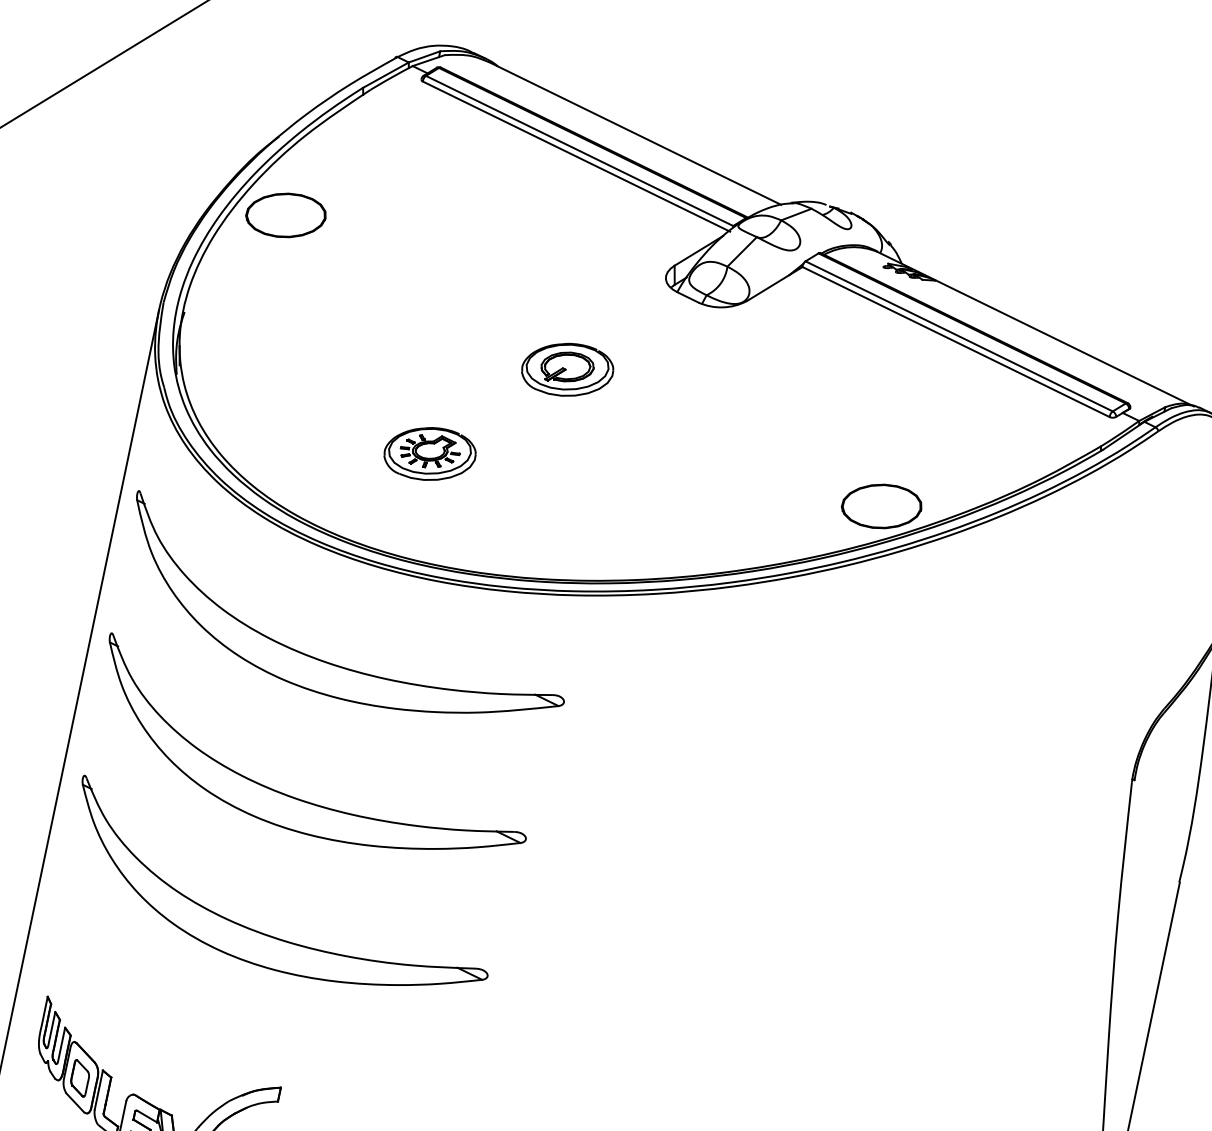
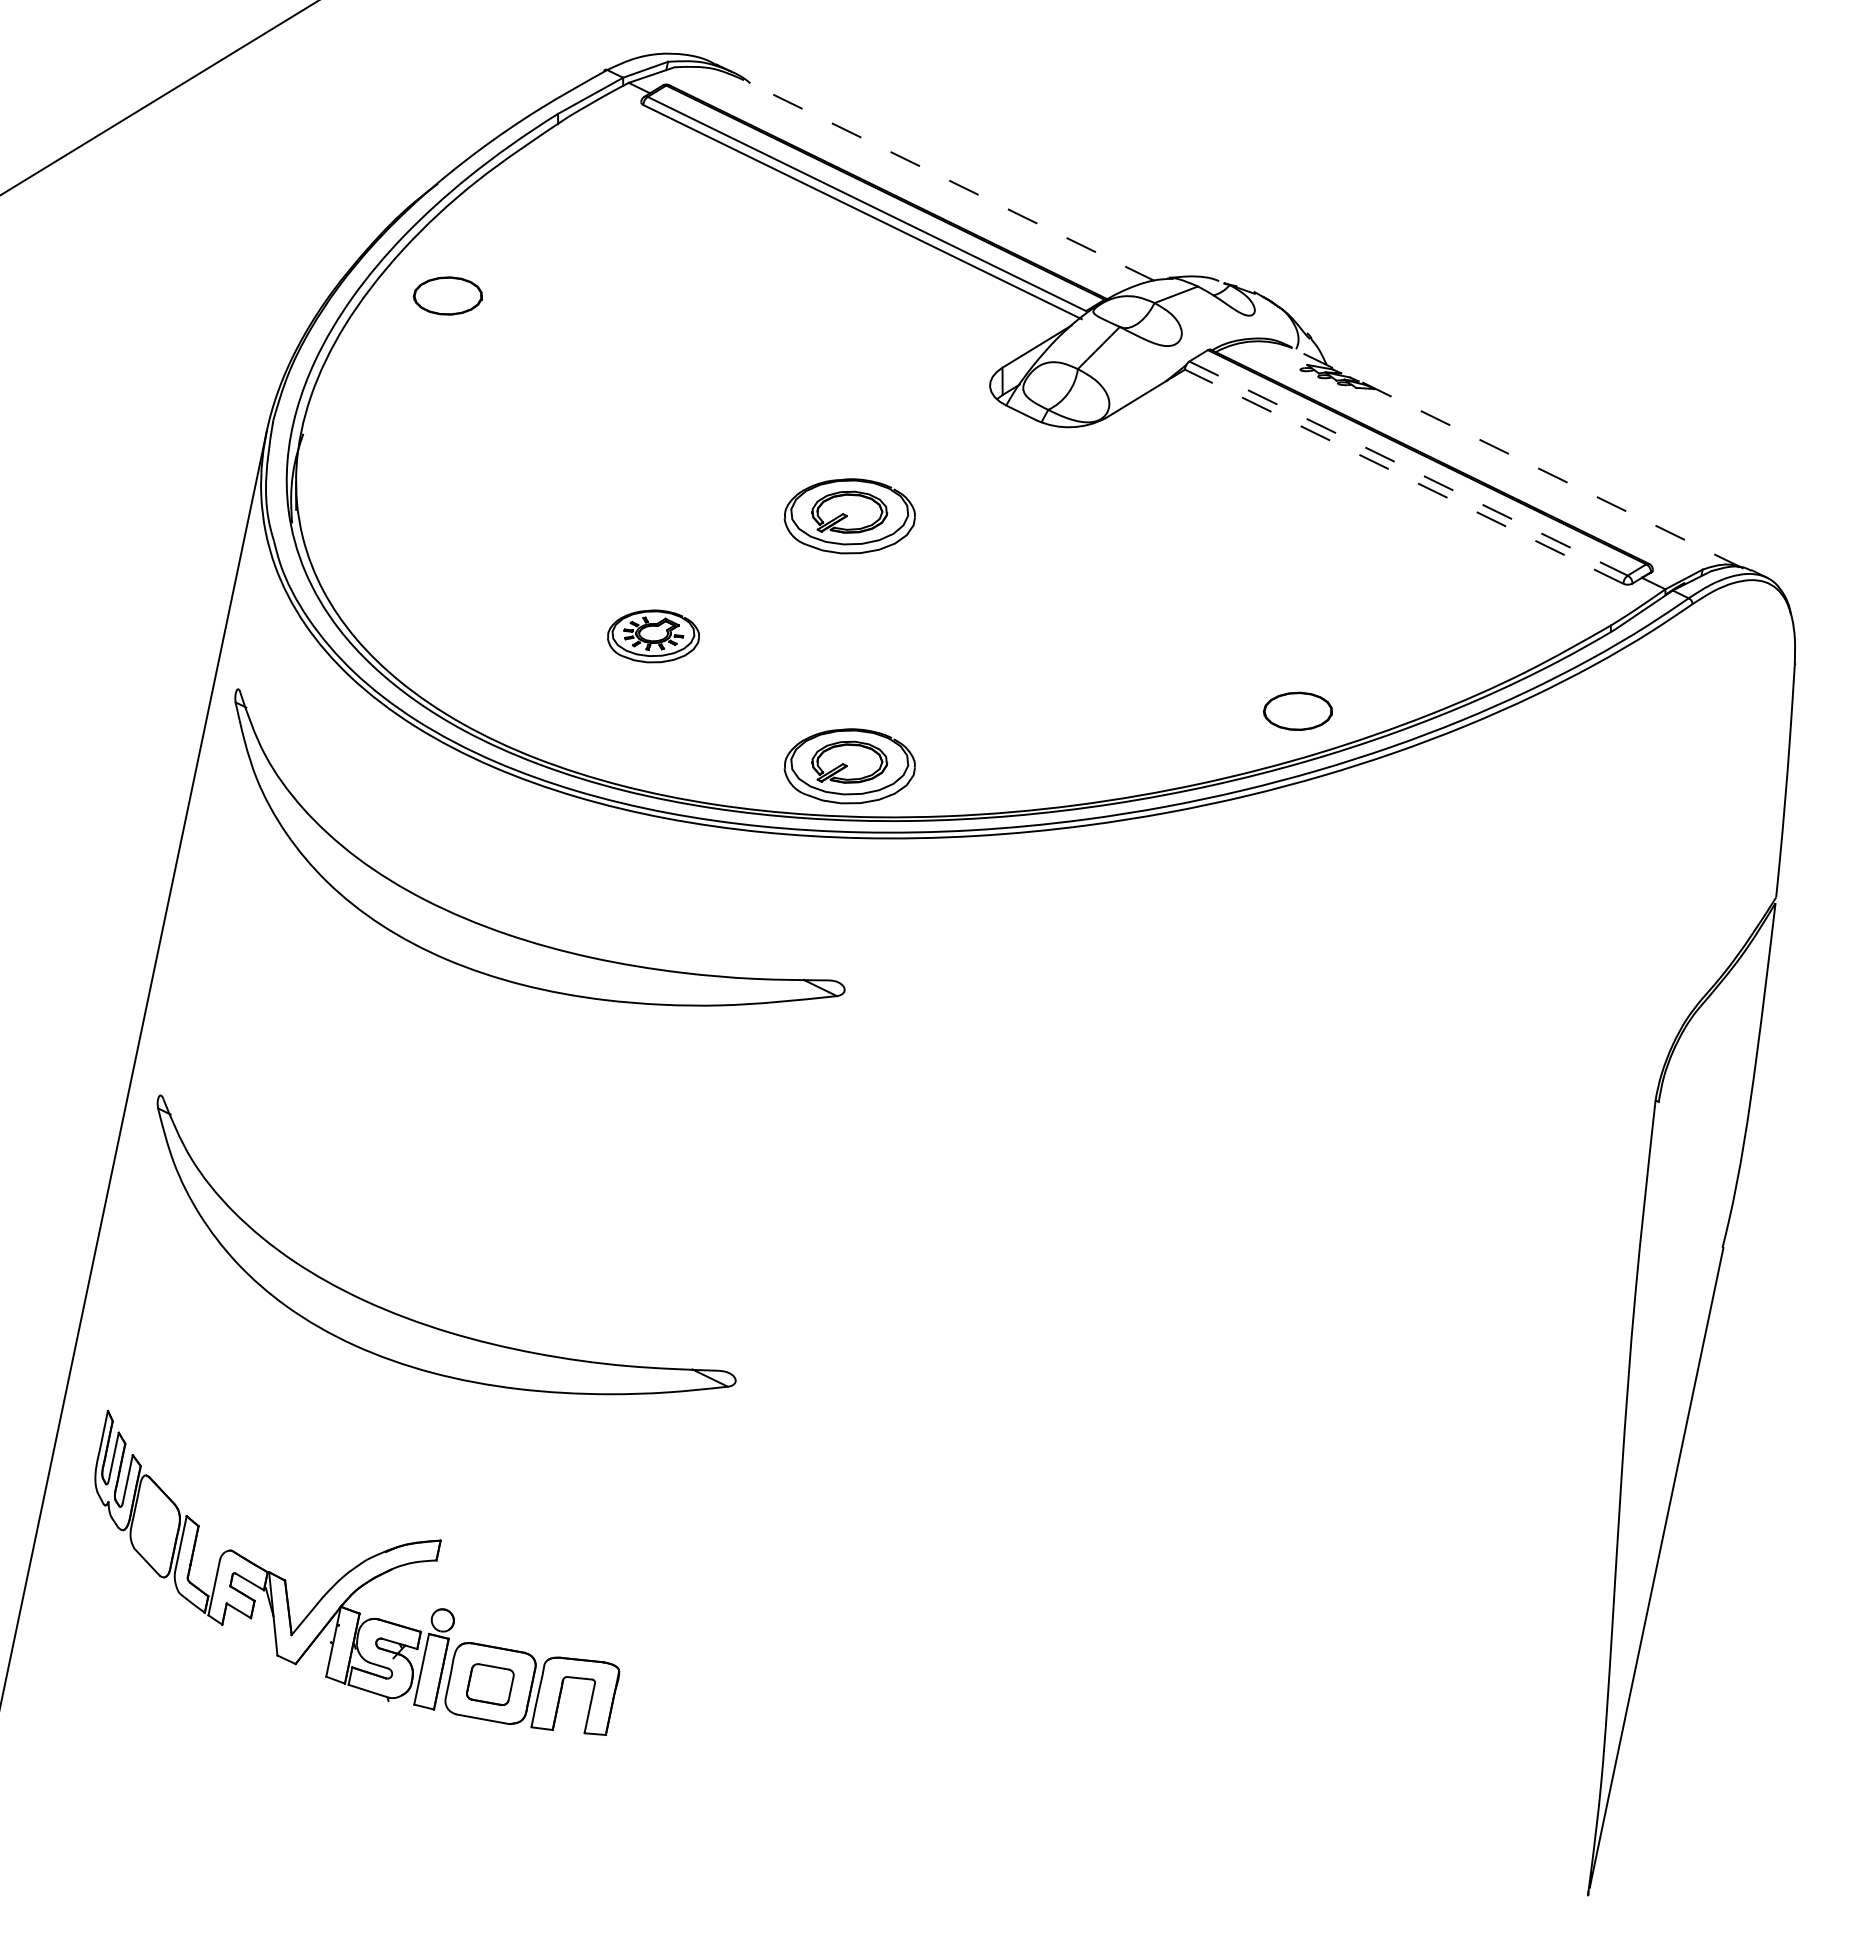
line: (635, 133) -> (946, 179), solid -> dashed
part: (285, 215) -> (447, 295), size x0.6
line: (1036, 329) -> (1518, 458), solid -> dashed
line: (959, 336) -> (1408, 468), solid -> dashed
line: (956, 341) -> (1404, 476), solid -> dashed
part: (430, 454) -> (653, 636), size x0.7
part: (881, 506) -> (1297, 711), size x0.6
part: (567, 545) -> (849, 766), added
part: (299, 798) -> (466, 1128), removed
part: (79, 1078) -> (153, 1527), removed

